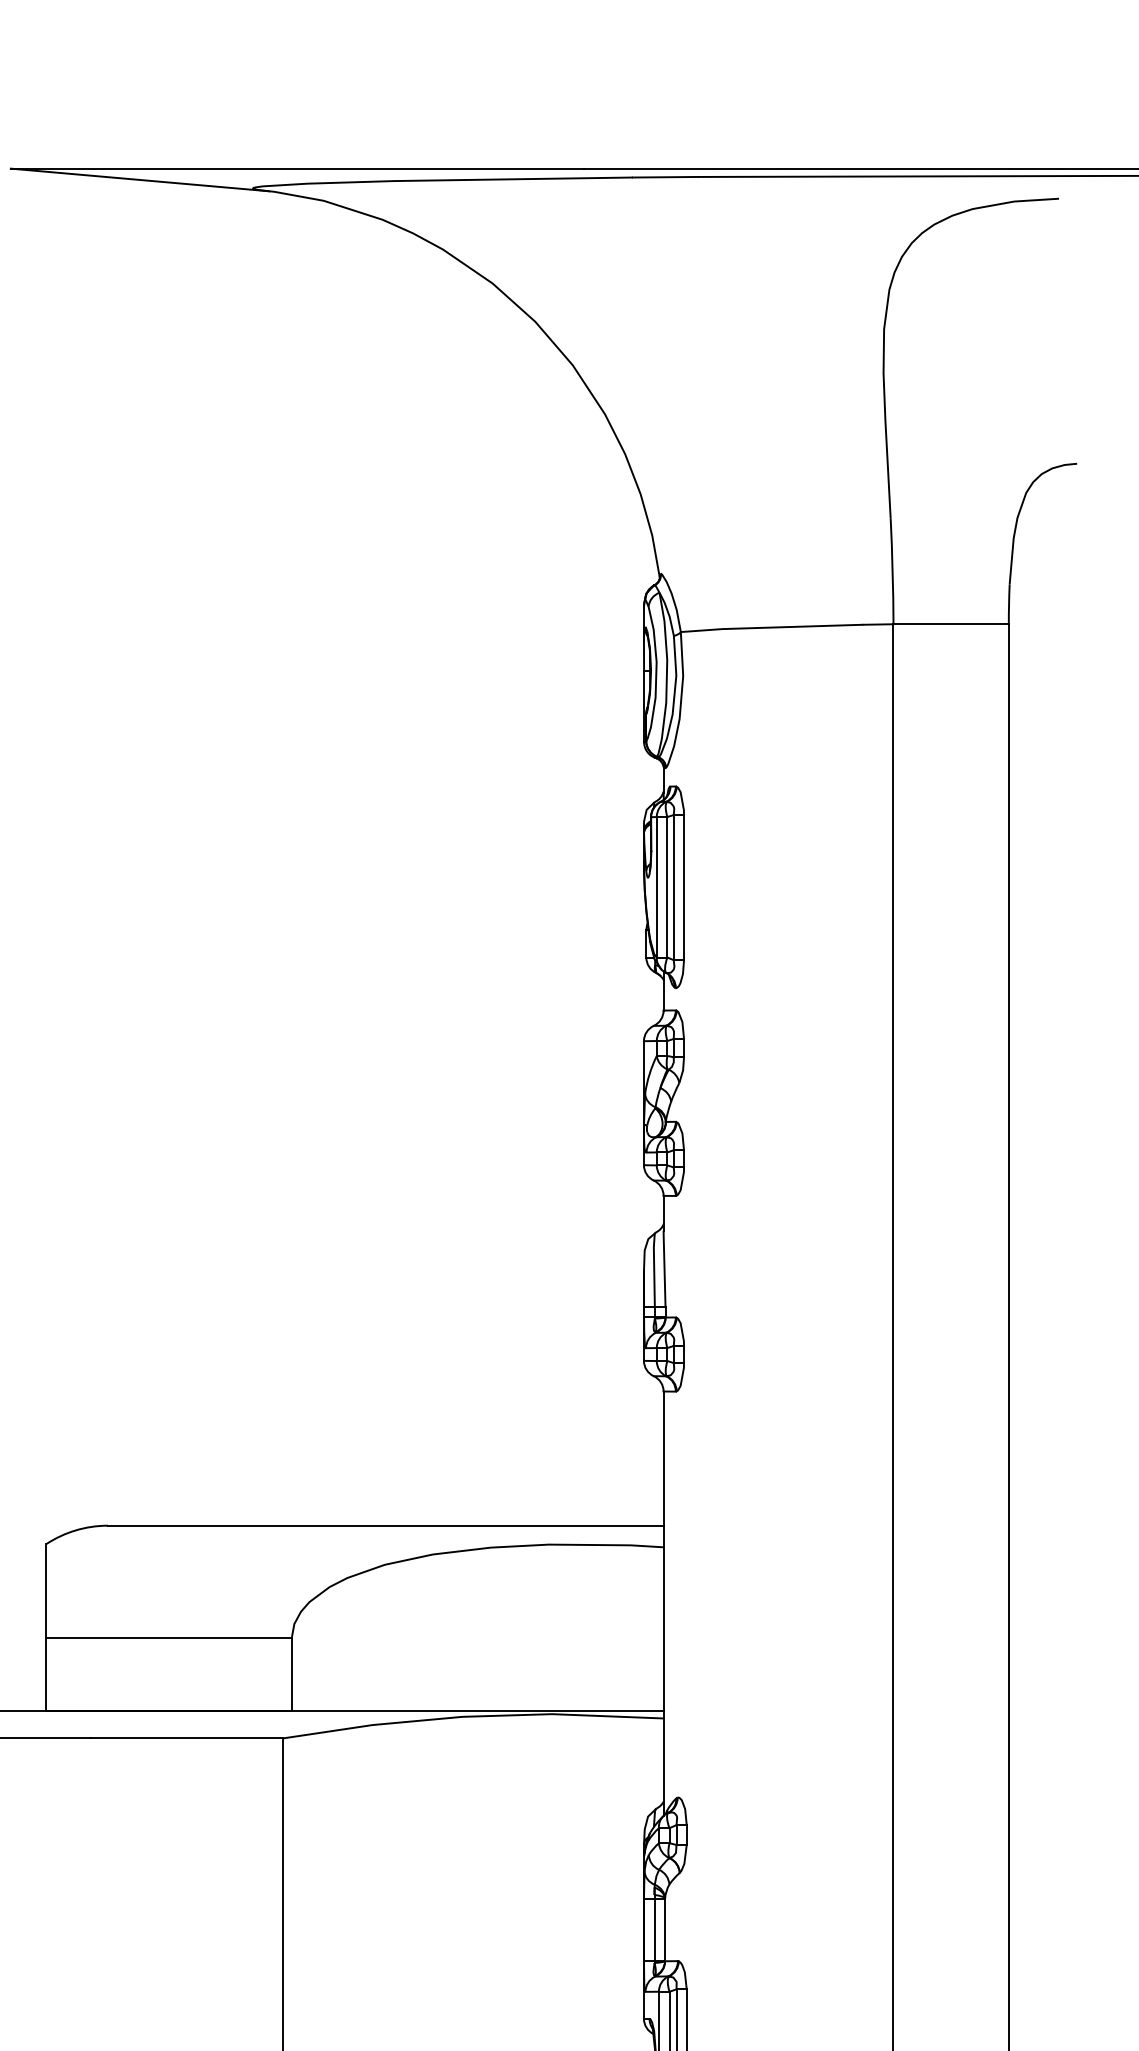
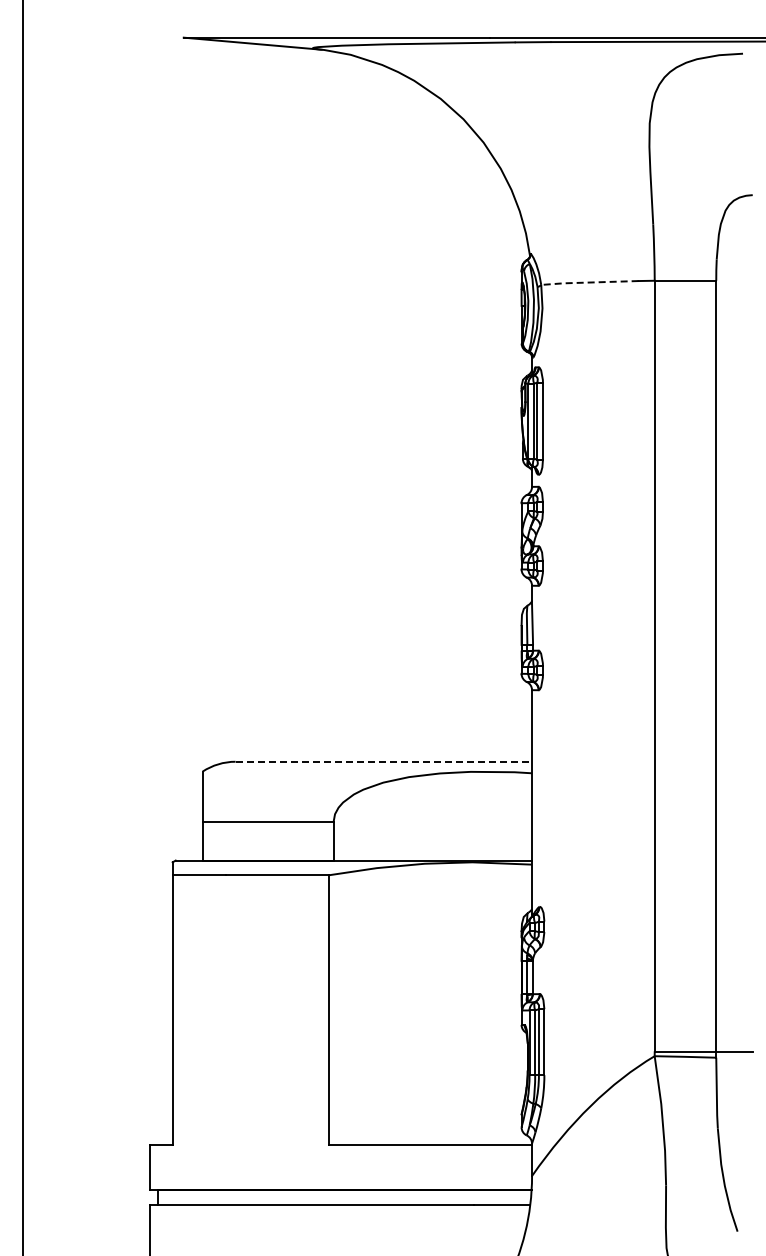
line: (771, 627) -> (589, 282), solid -> dashed
line: (387, 1525) -> (384, 761), solid -> dashed

